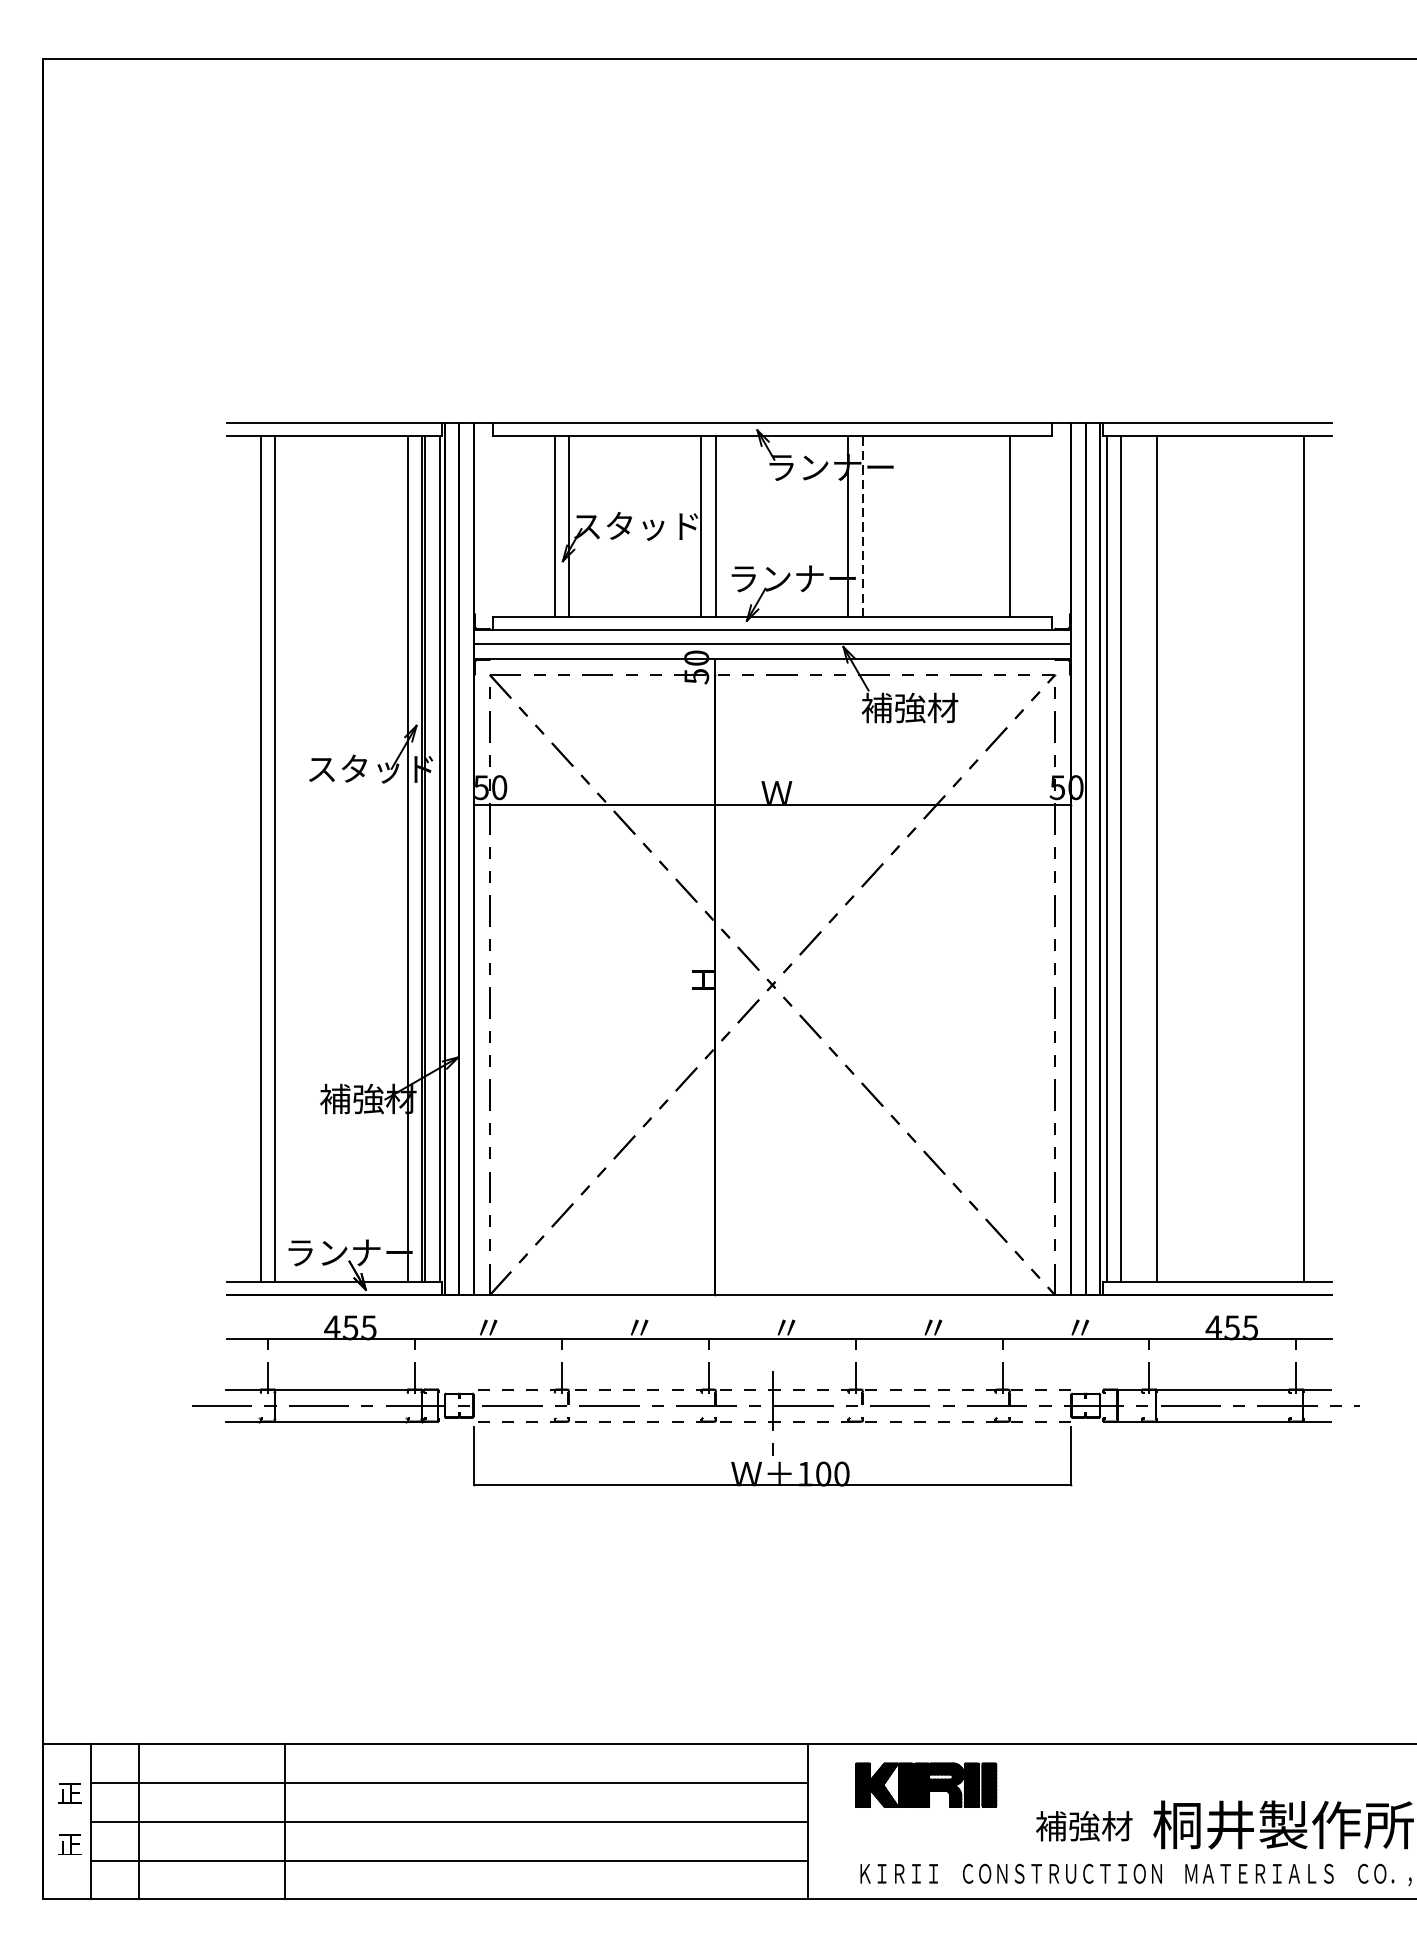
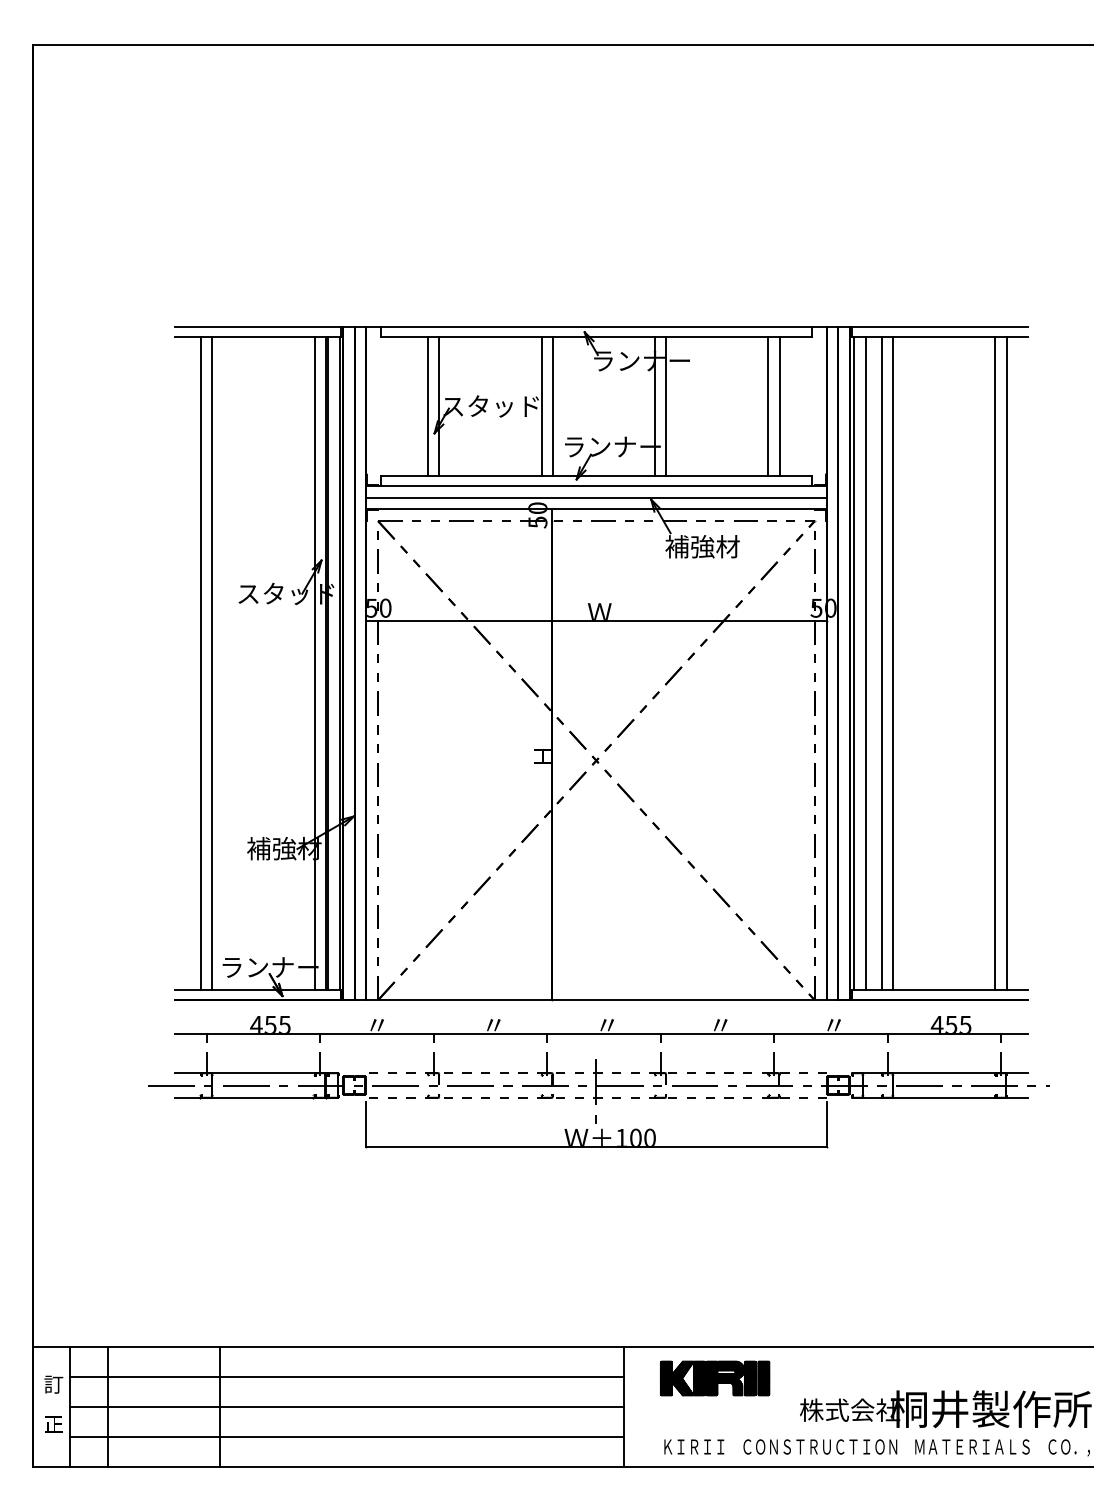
line: (863, 526) -> (666, 406), dashed -> solid
line: (995, 526) -> (768, 406), added
line: (1141, 859) -> (881, 663), added
line: (1289, 859) -> (995, 663), added
text: (69, 1792) -> (53, 1384), 正 -> 訂
text: (1101, 1825) -> (850, 1409), 補強材 -> 株式会社

